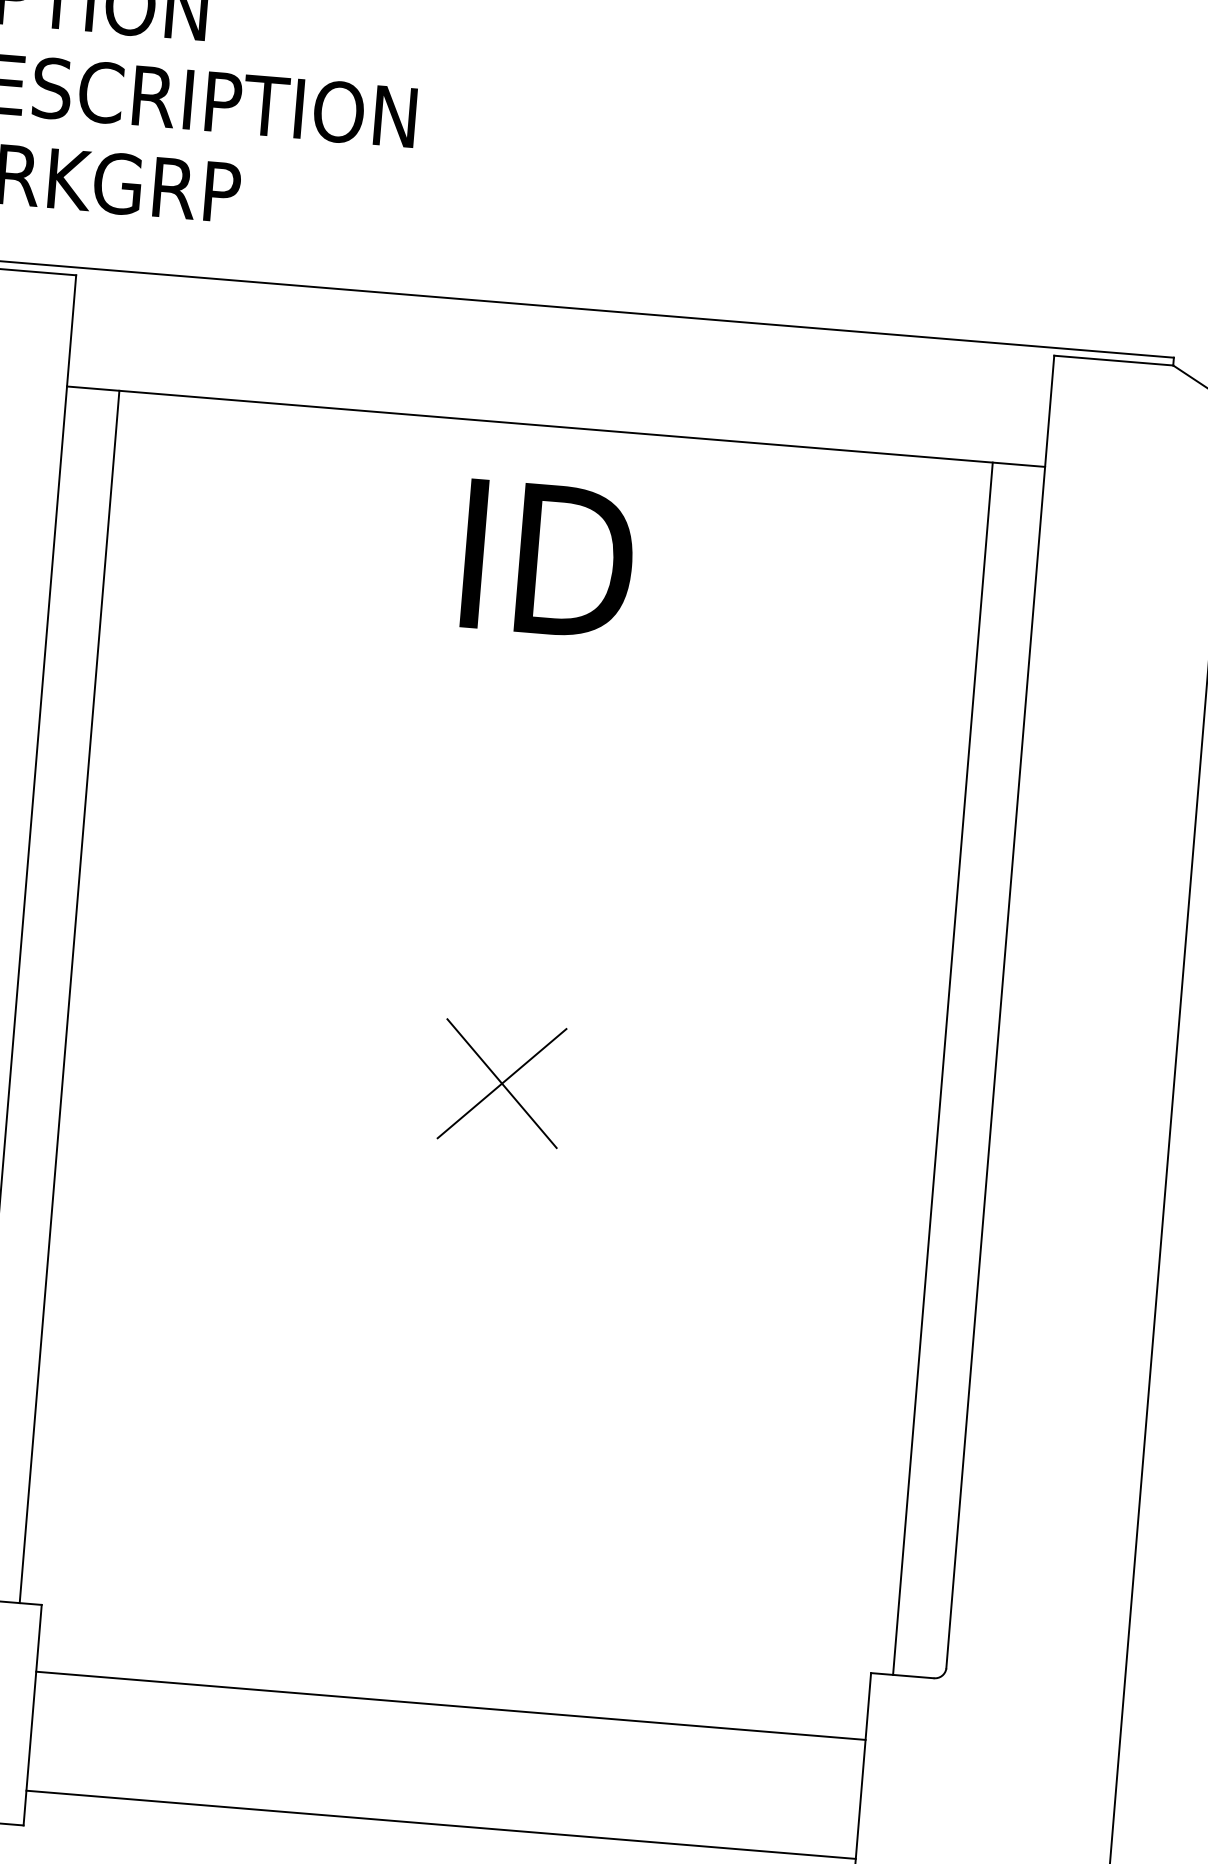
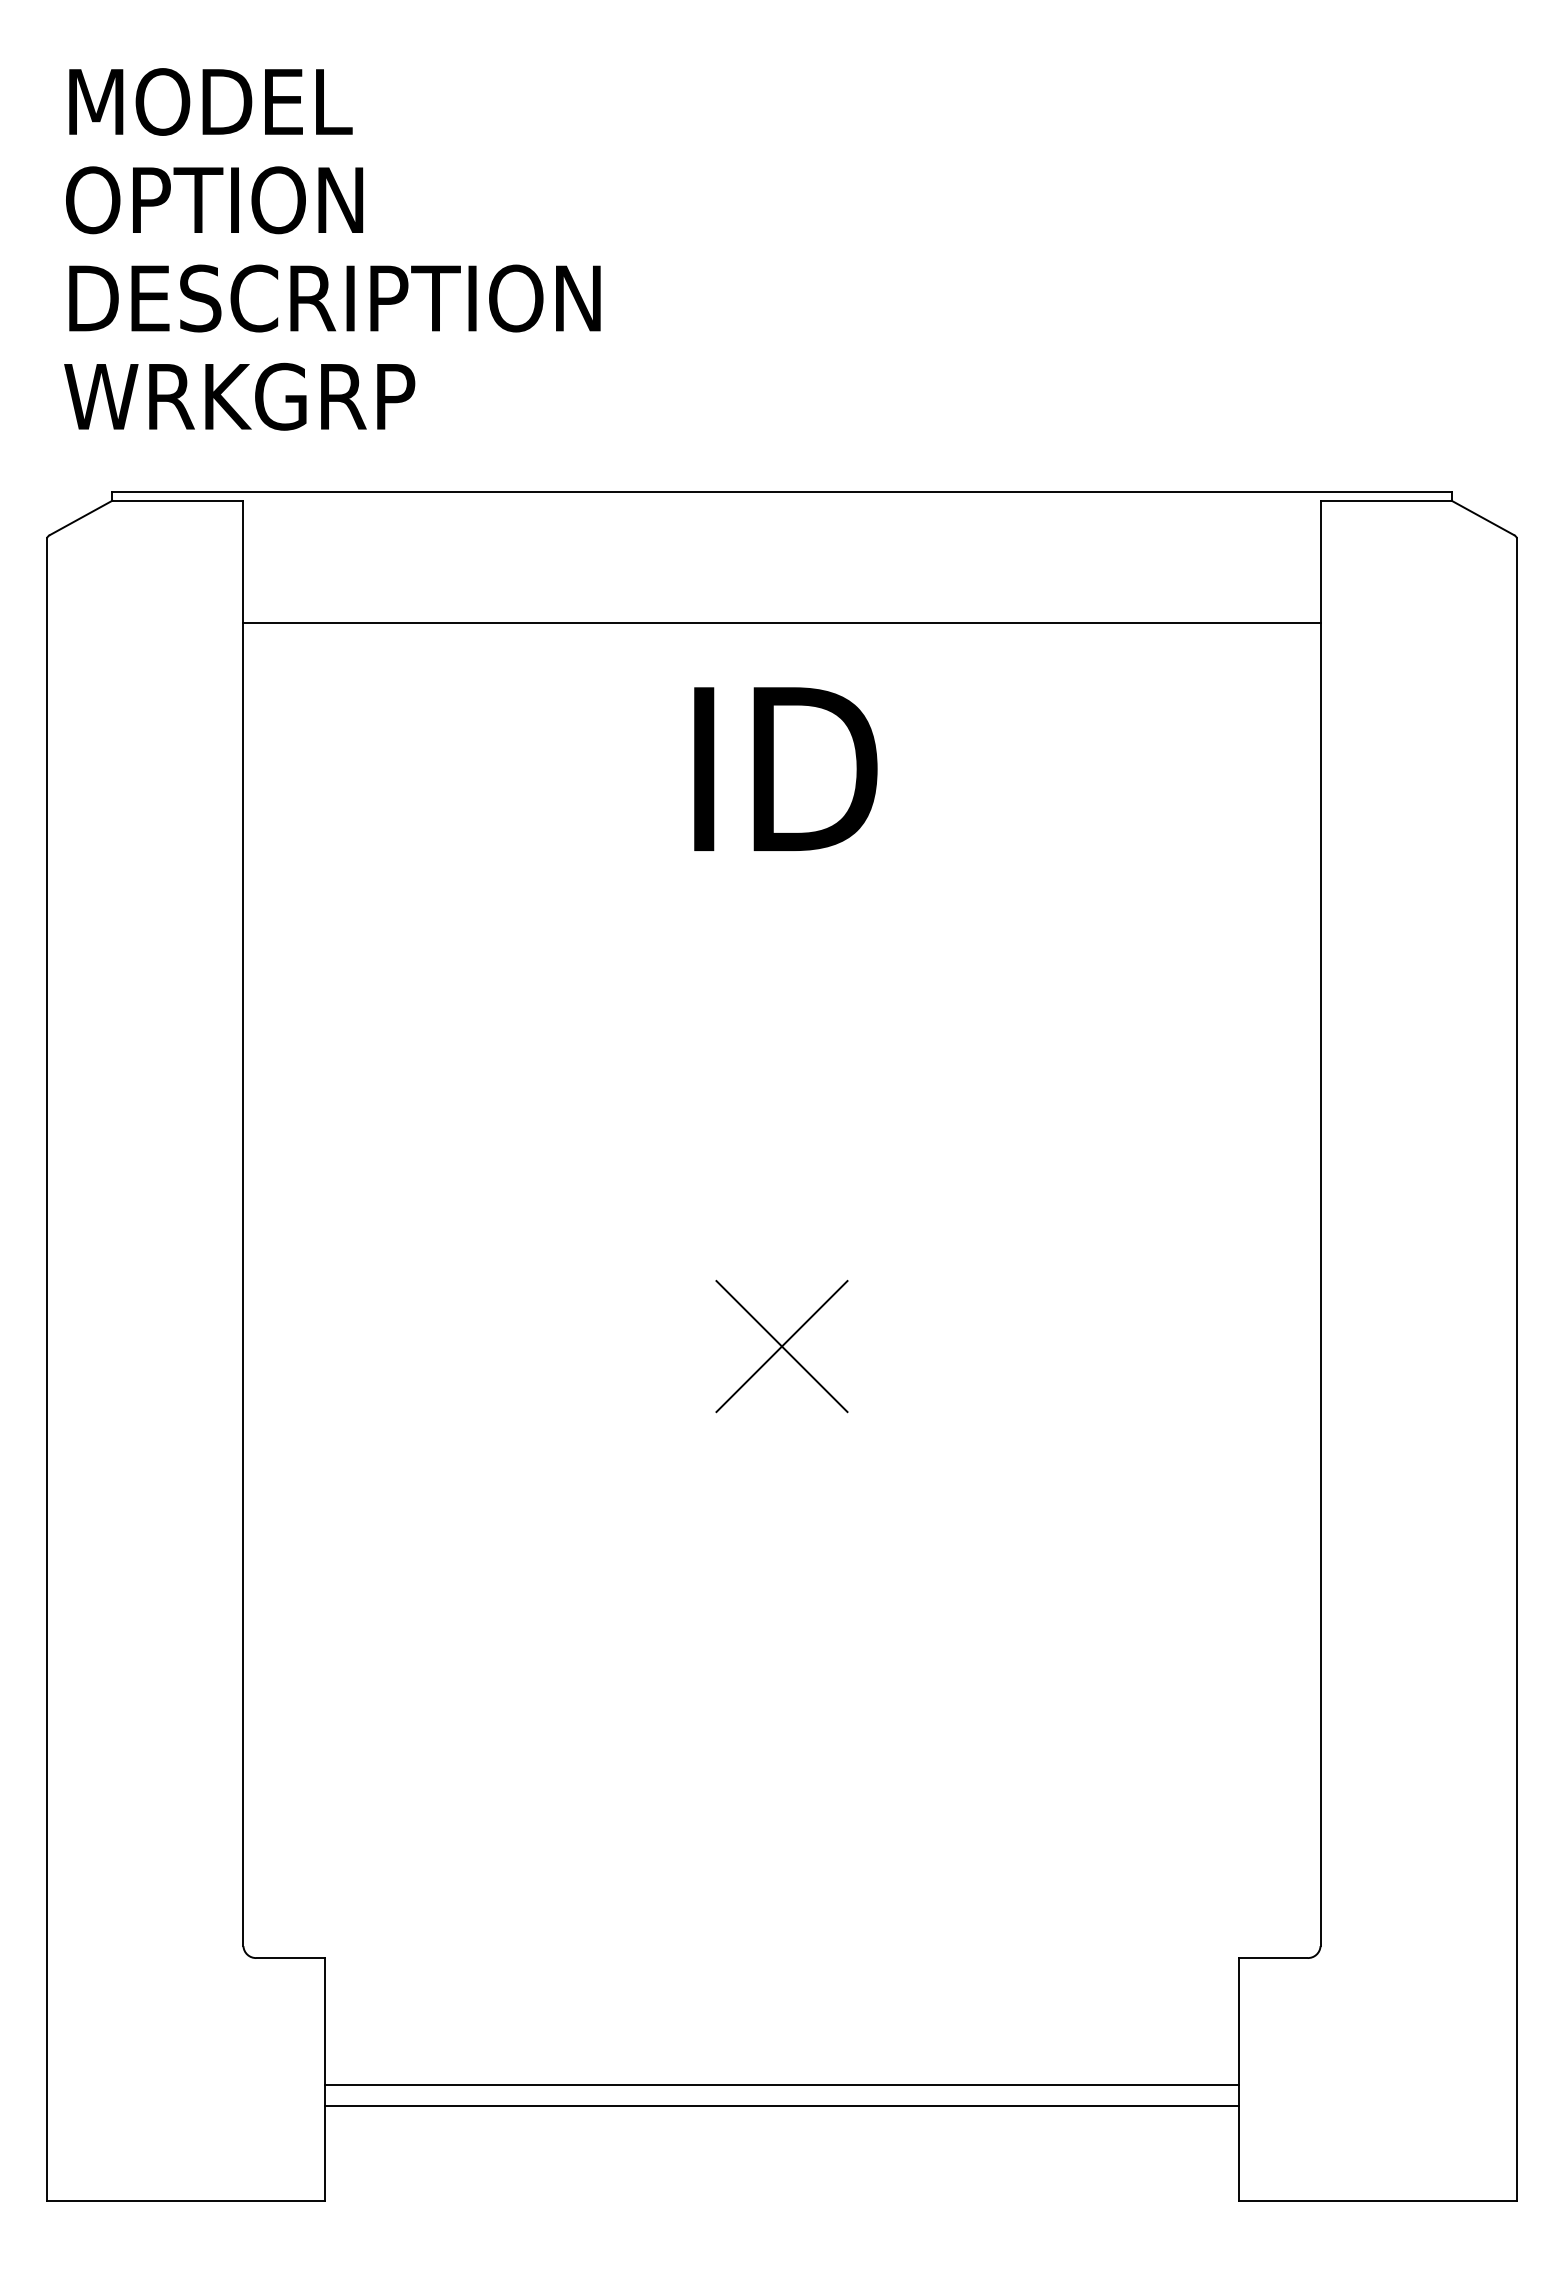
line: (69, 996) -> (301, 1290), removed
line: (942, 1068) -> (1262, 1290), removed
line: (450, 1705) -> (781, 2105), moved
line: (440, 1824) -> (781, 2084), moved

